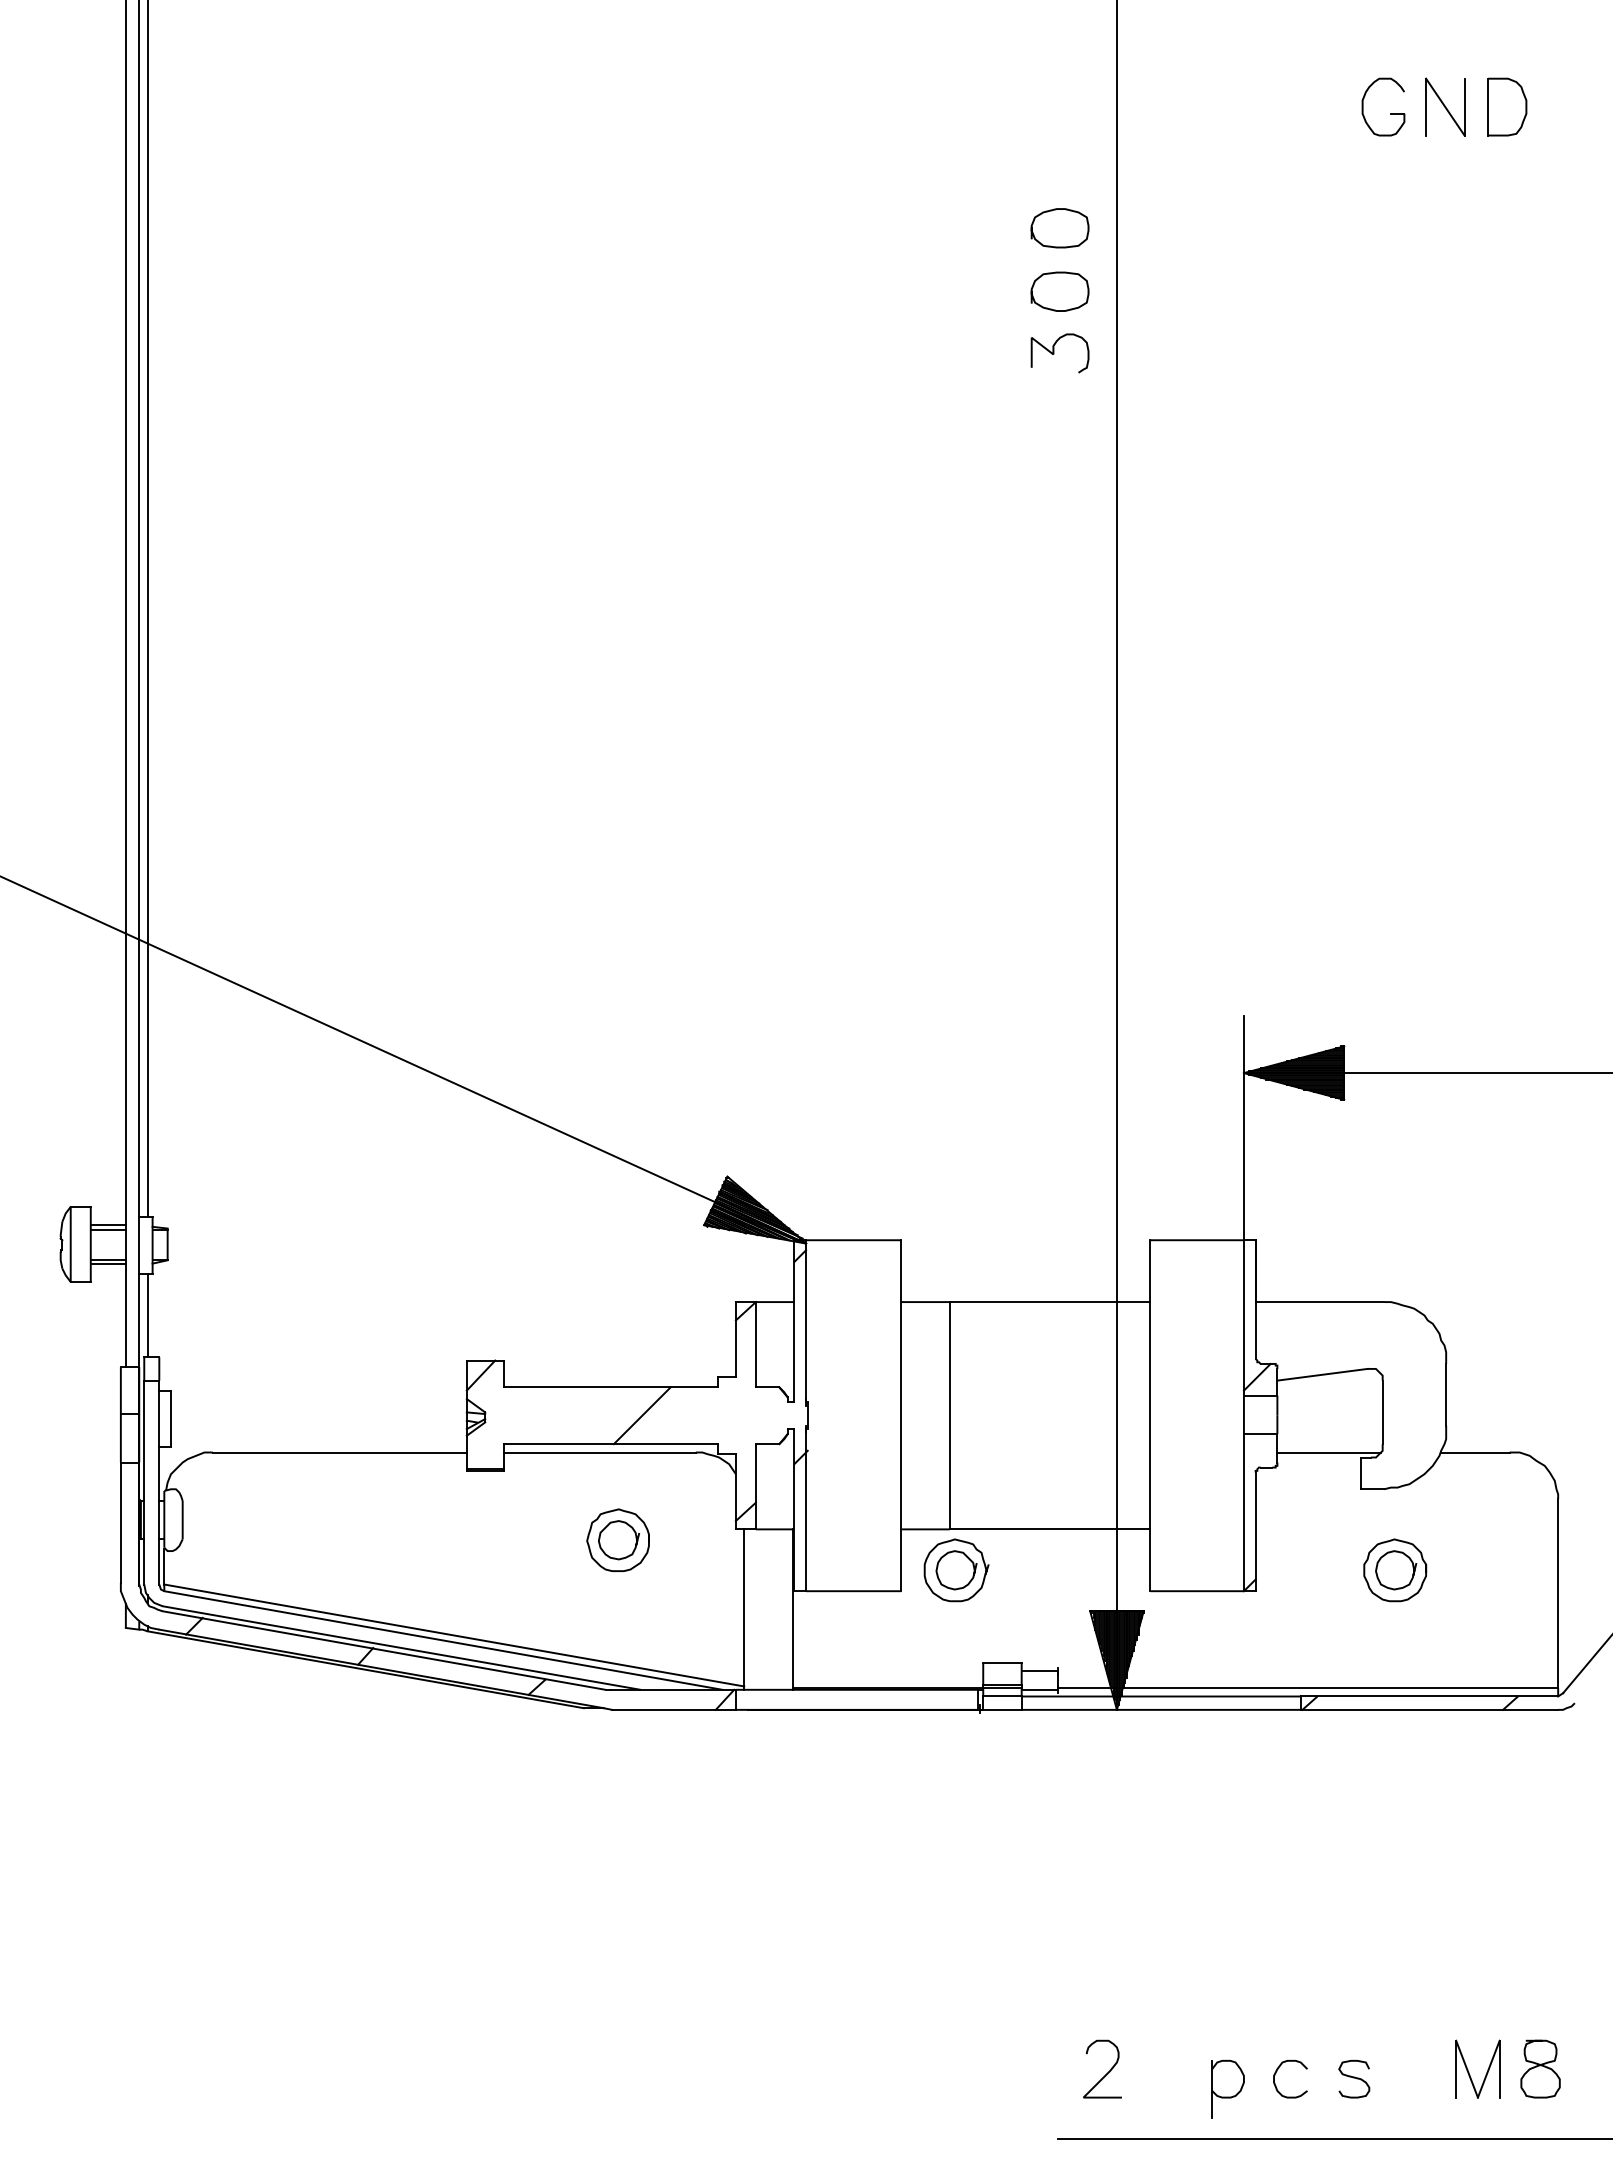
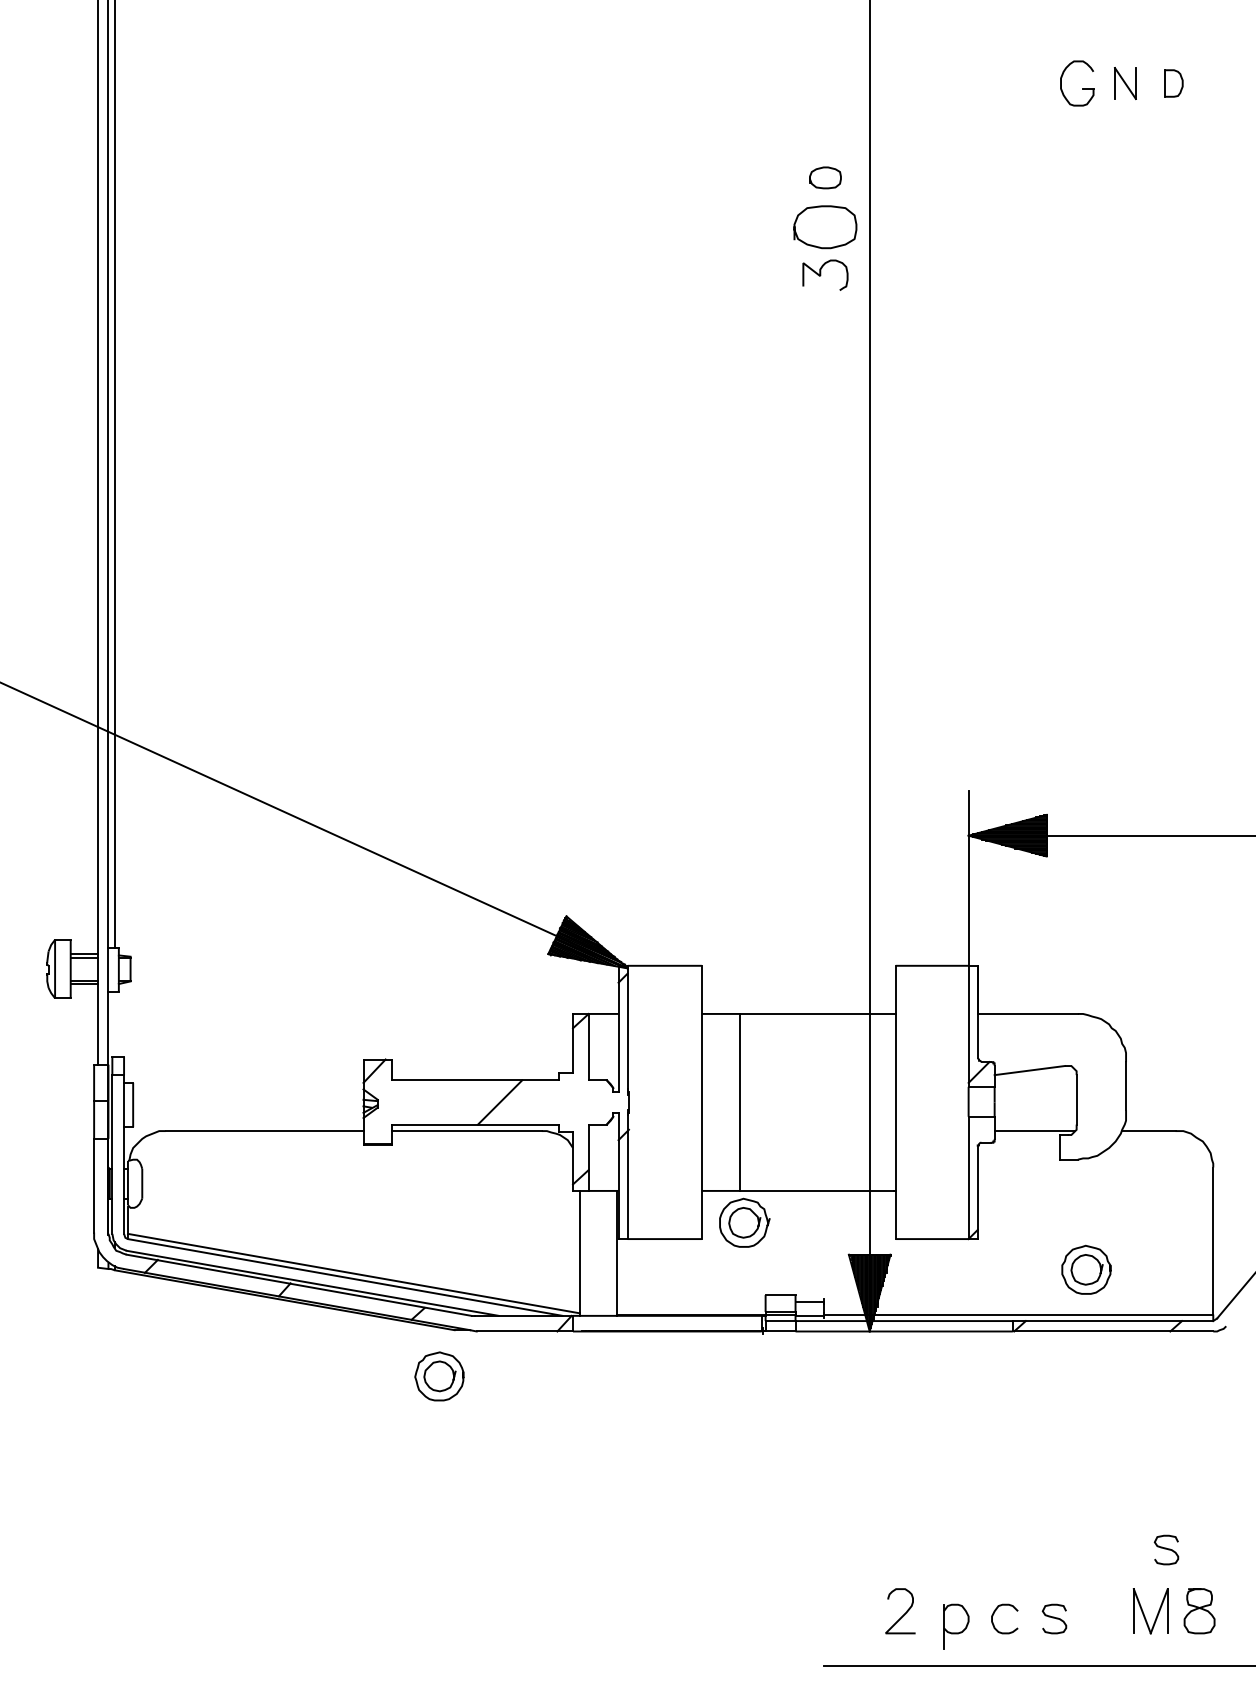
part: (1445, 107) -> (1125, 83), size x0.7
part: (1507, 107) -> (1173, 83), size x0.6
part: (1060, 227) -> (825, 177), size x0.7
part: (1060, 292) -> (825, 227), size x1.4
line: (147, 1314) -> (114, 1023), removed
part: (618, 1540) -> (439, 1376), moved
part: (1395, 1569) -> (1086, 1269), moved
curve: (1498, 1989) -> (1166, 1549), added
curve: (1106, 2073) -> (903, 1614), moved

